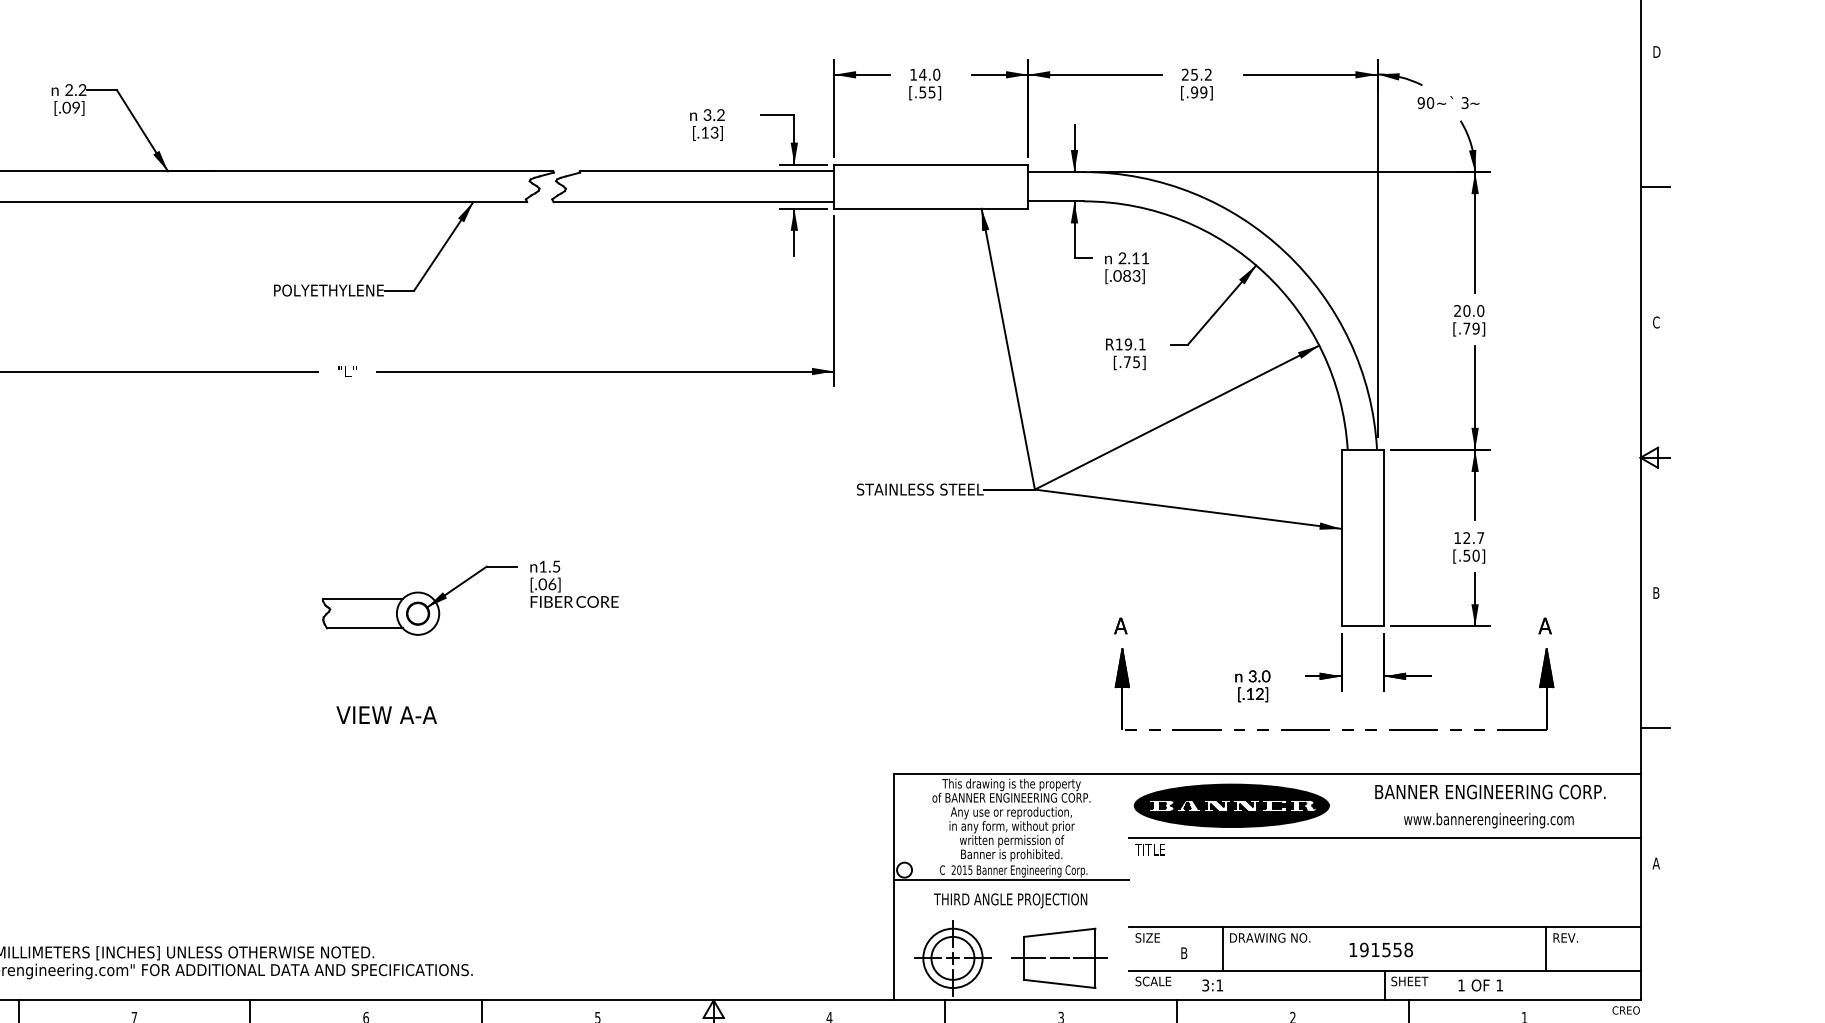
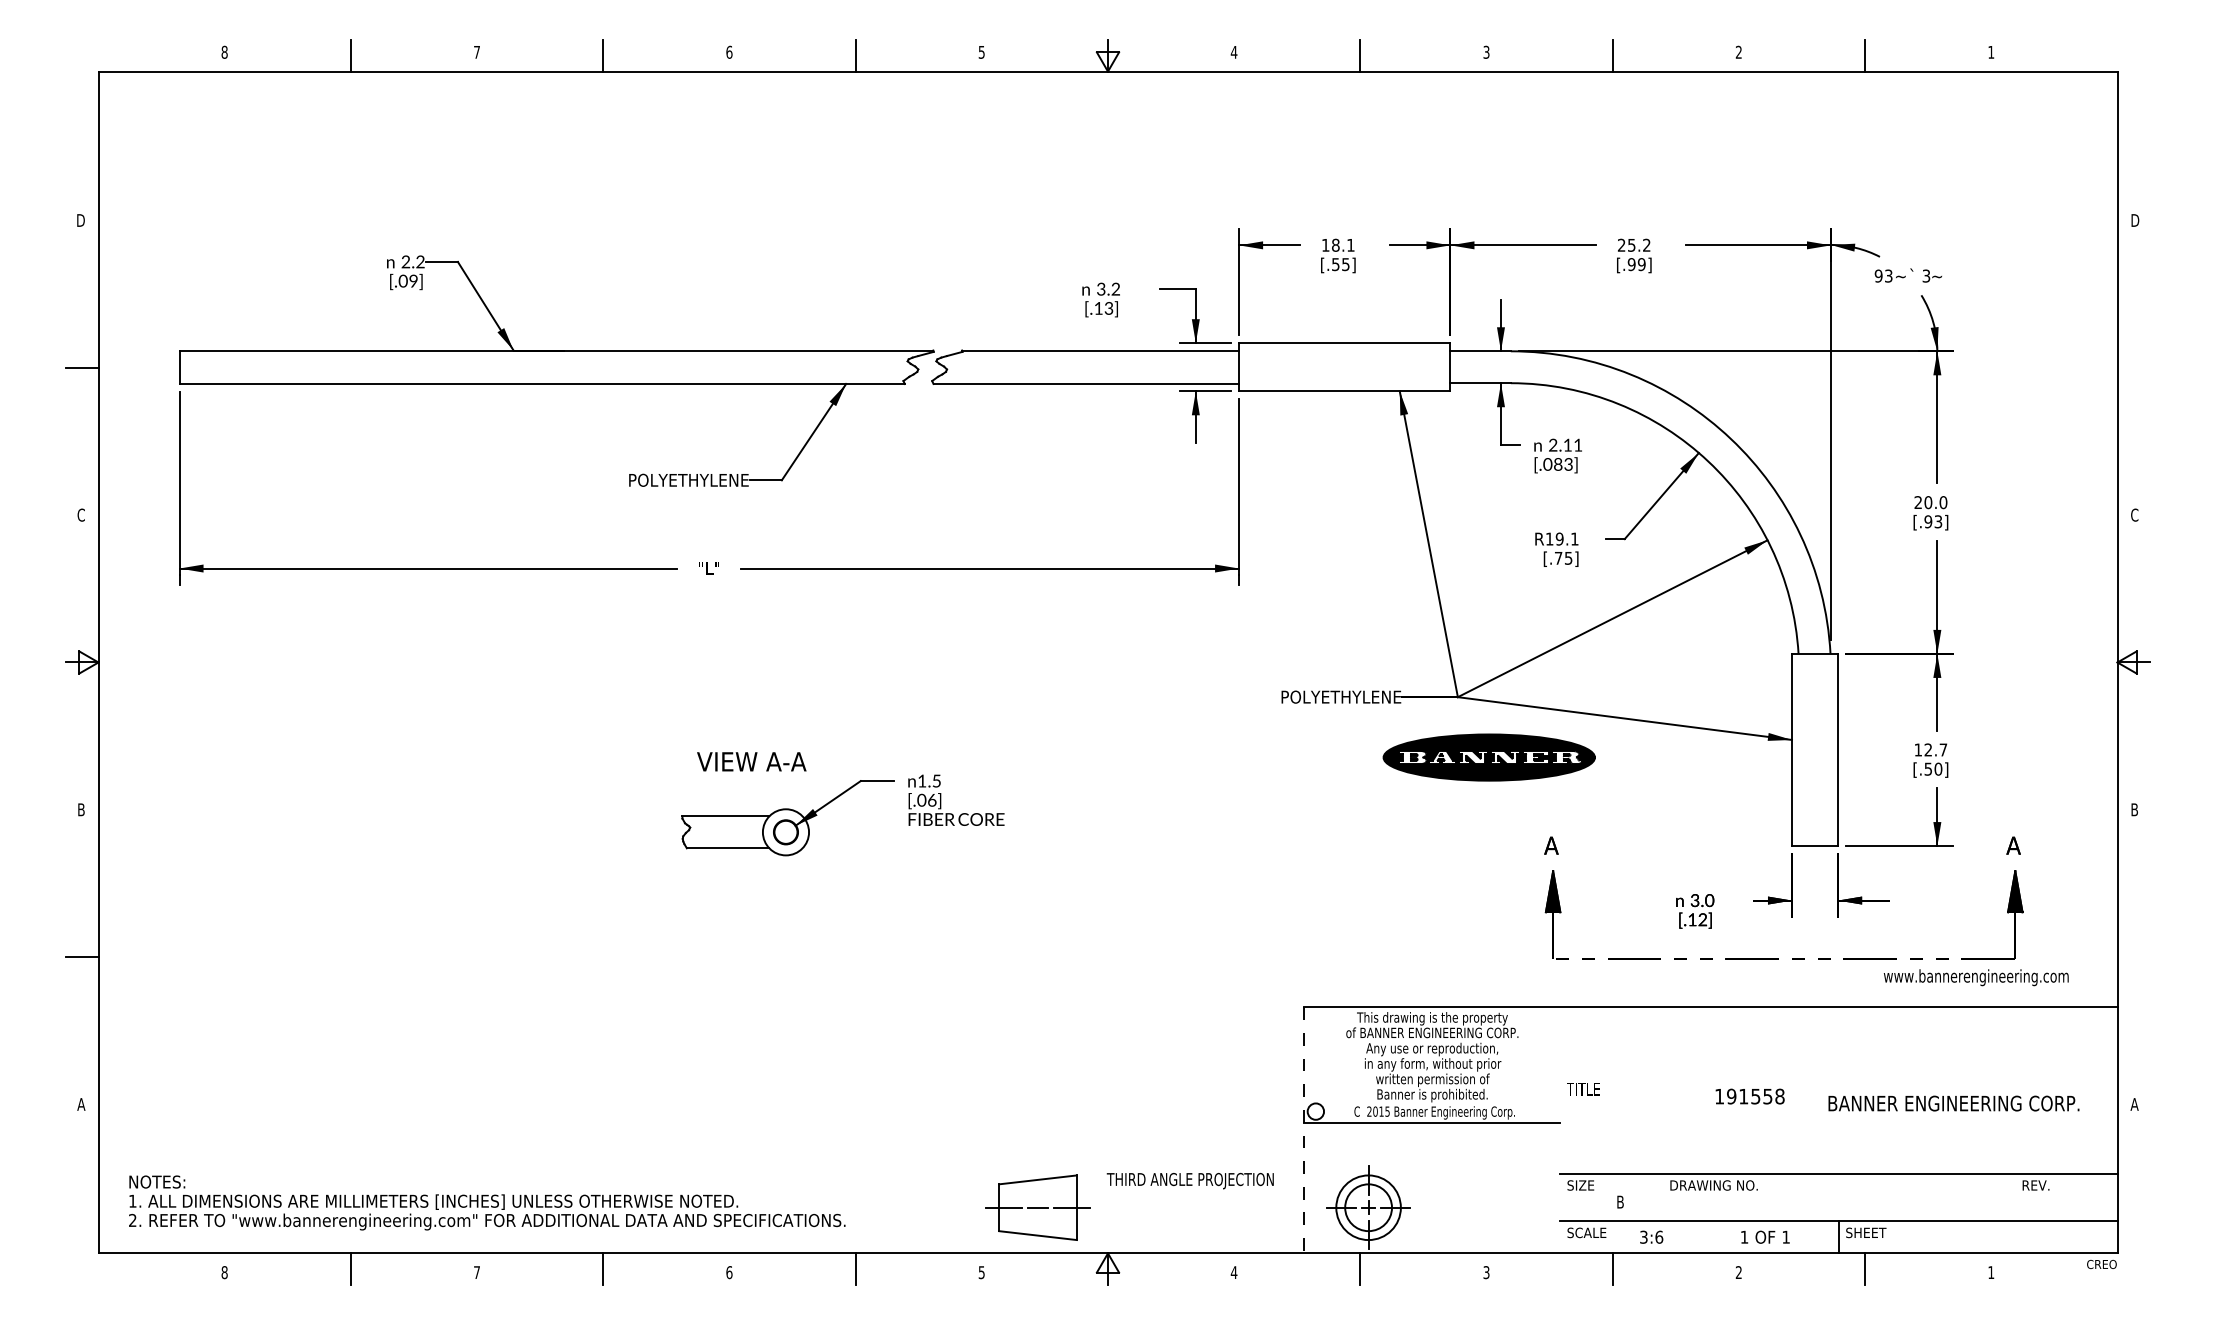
text: (929, 74) -> (1342, 244), 14.0 -> 18.1
text: (1430, 102) -> (1888, 275), 90 -> 93
line: (1655, 186) -> (2133, 367), removed
text: (1471, 328) -> (1933, 521), [.79] -> [.93]
text: (920, 489) -> (1333, 696), STAINLESS STEEL -> POLYETHYLENE
text: (386, 714) -> (751, 761), moved
line: (1655, 728) -> (2133, 957), removed
text: (1489, 791) -> (1953, 1103), moved
part: (1231, 805) -> (1488, 757), moved
text: (1489, 820) -> (1976, 977), moved
line: (1384, 837) -> (1838, 1076), removed
line: (894, 887) -> (1304, 1130), solid -> dashed
text: (1009, 901) -> (1189, 1181), moved
line: (1222, 948) -> (1662, 1197), removed
line: (1546, 948) -> (2015, 1197), removed
text: (1380, 949) -> (1749, 1096), moved
part: (1059, 958) -> (1037, 1207), moved
text: (1220, 984) -> (1659, 1236), 3:1 -> 3:6
text: (1480, 984) -> (1765, 1236), moved

